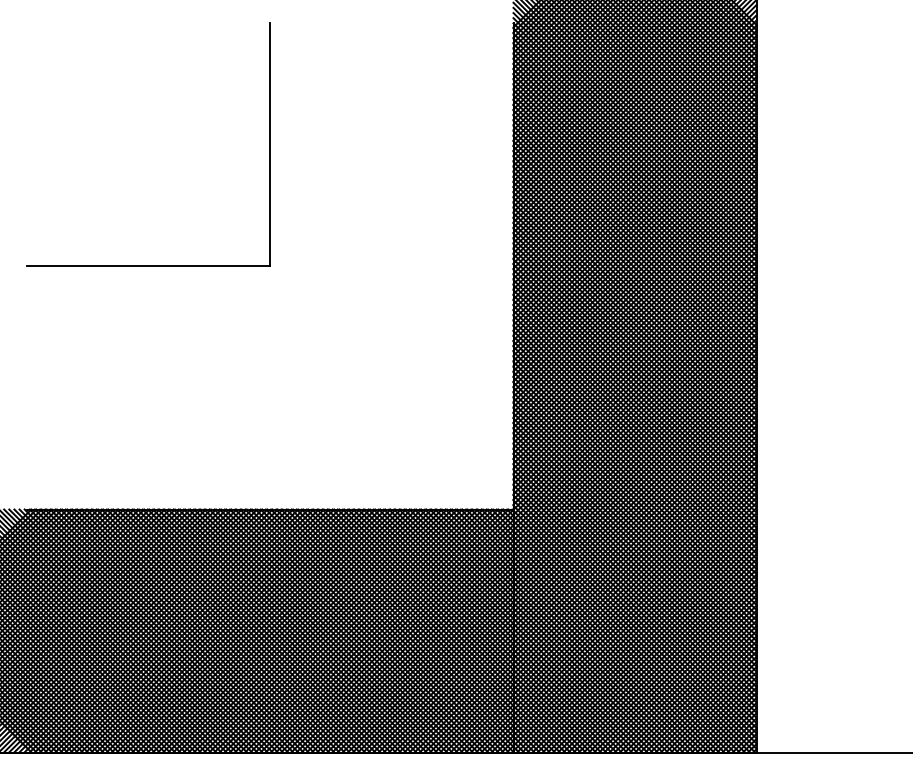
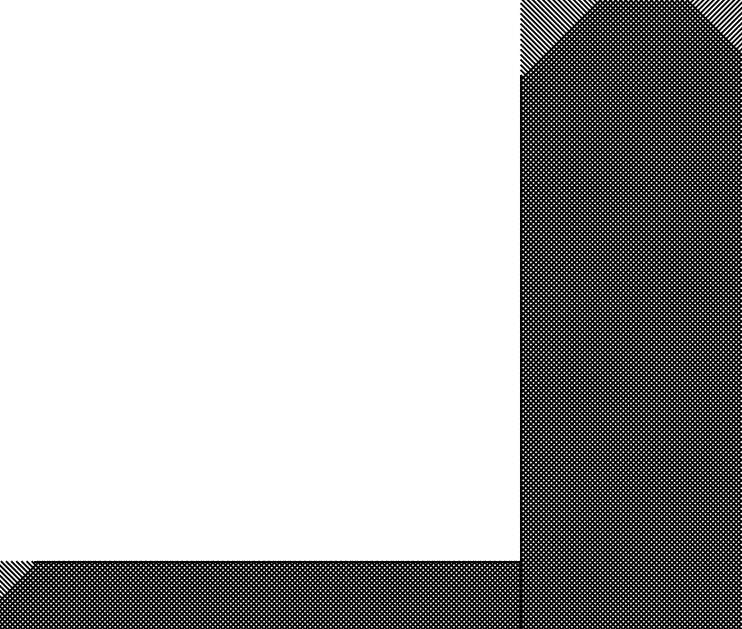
part: (269, 144) -> (277, 196), removed

